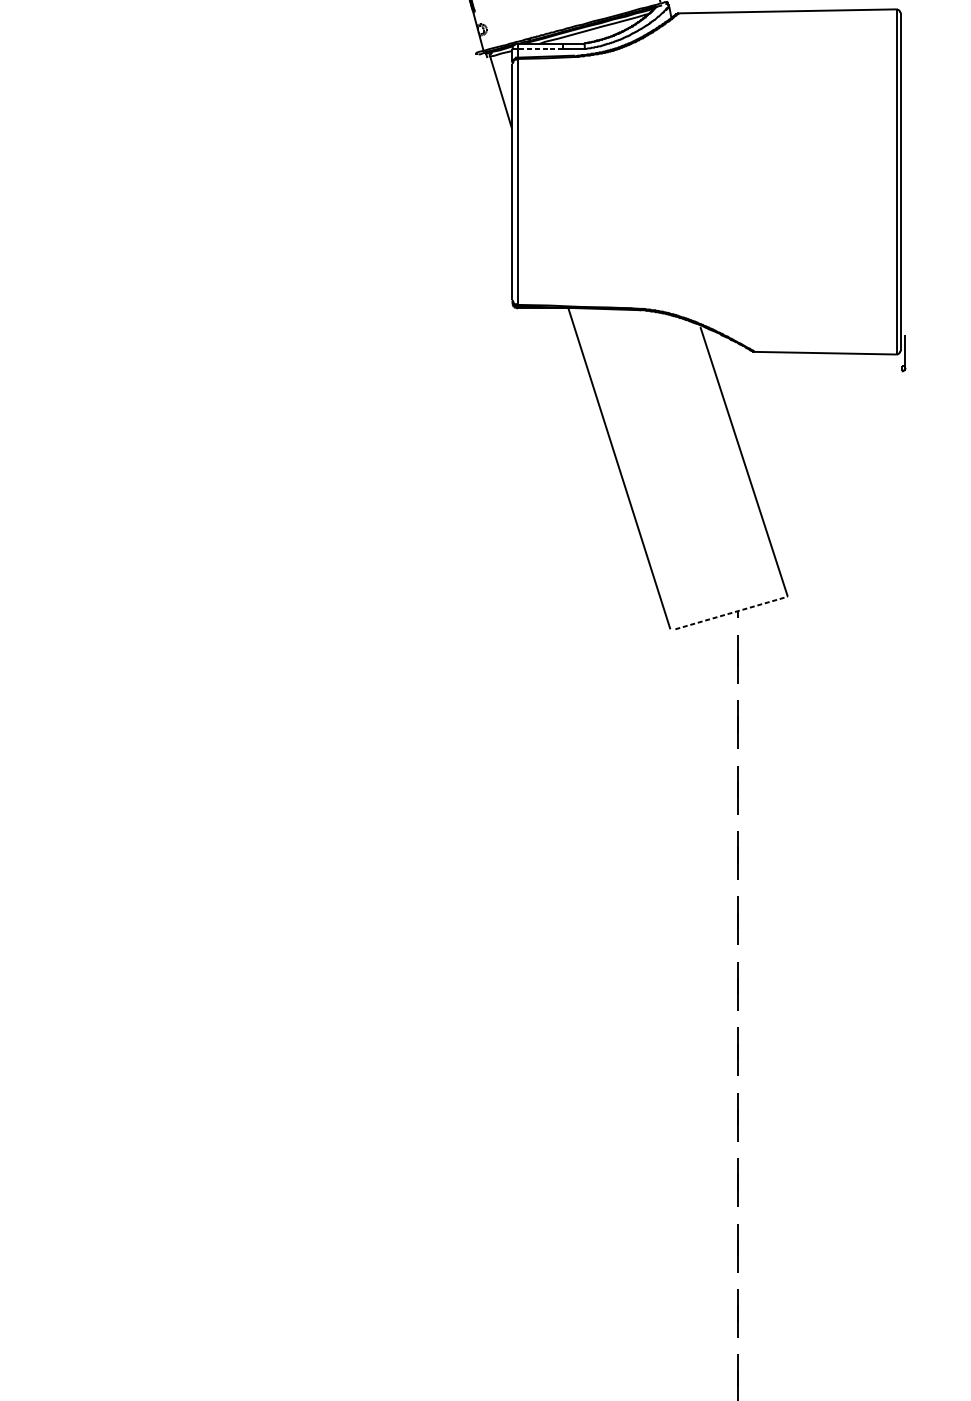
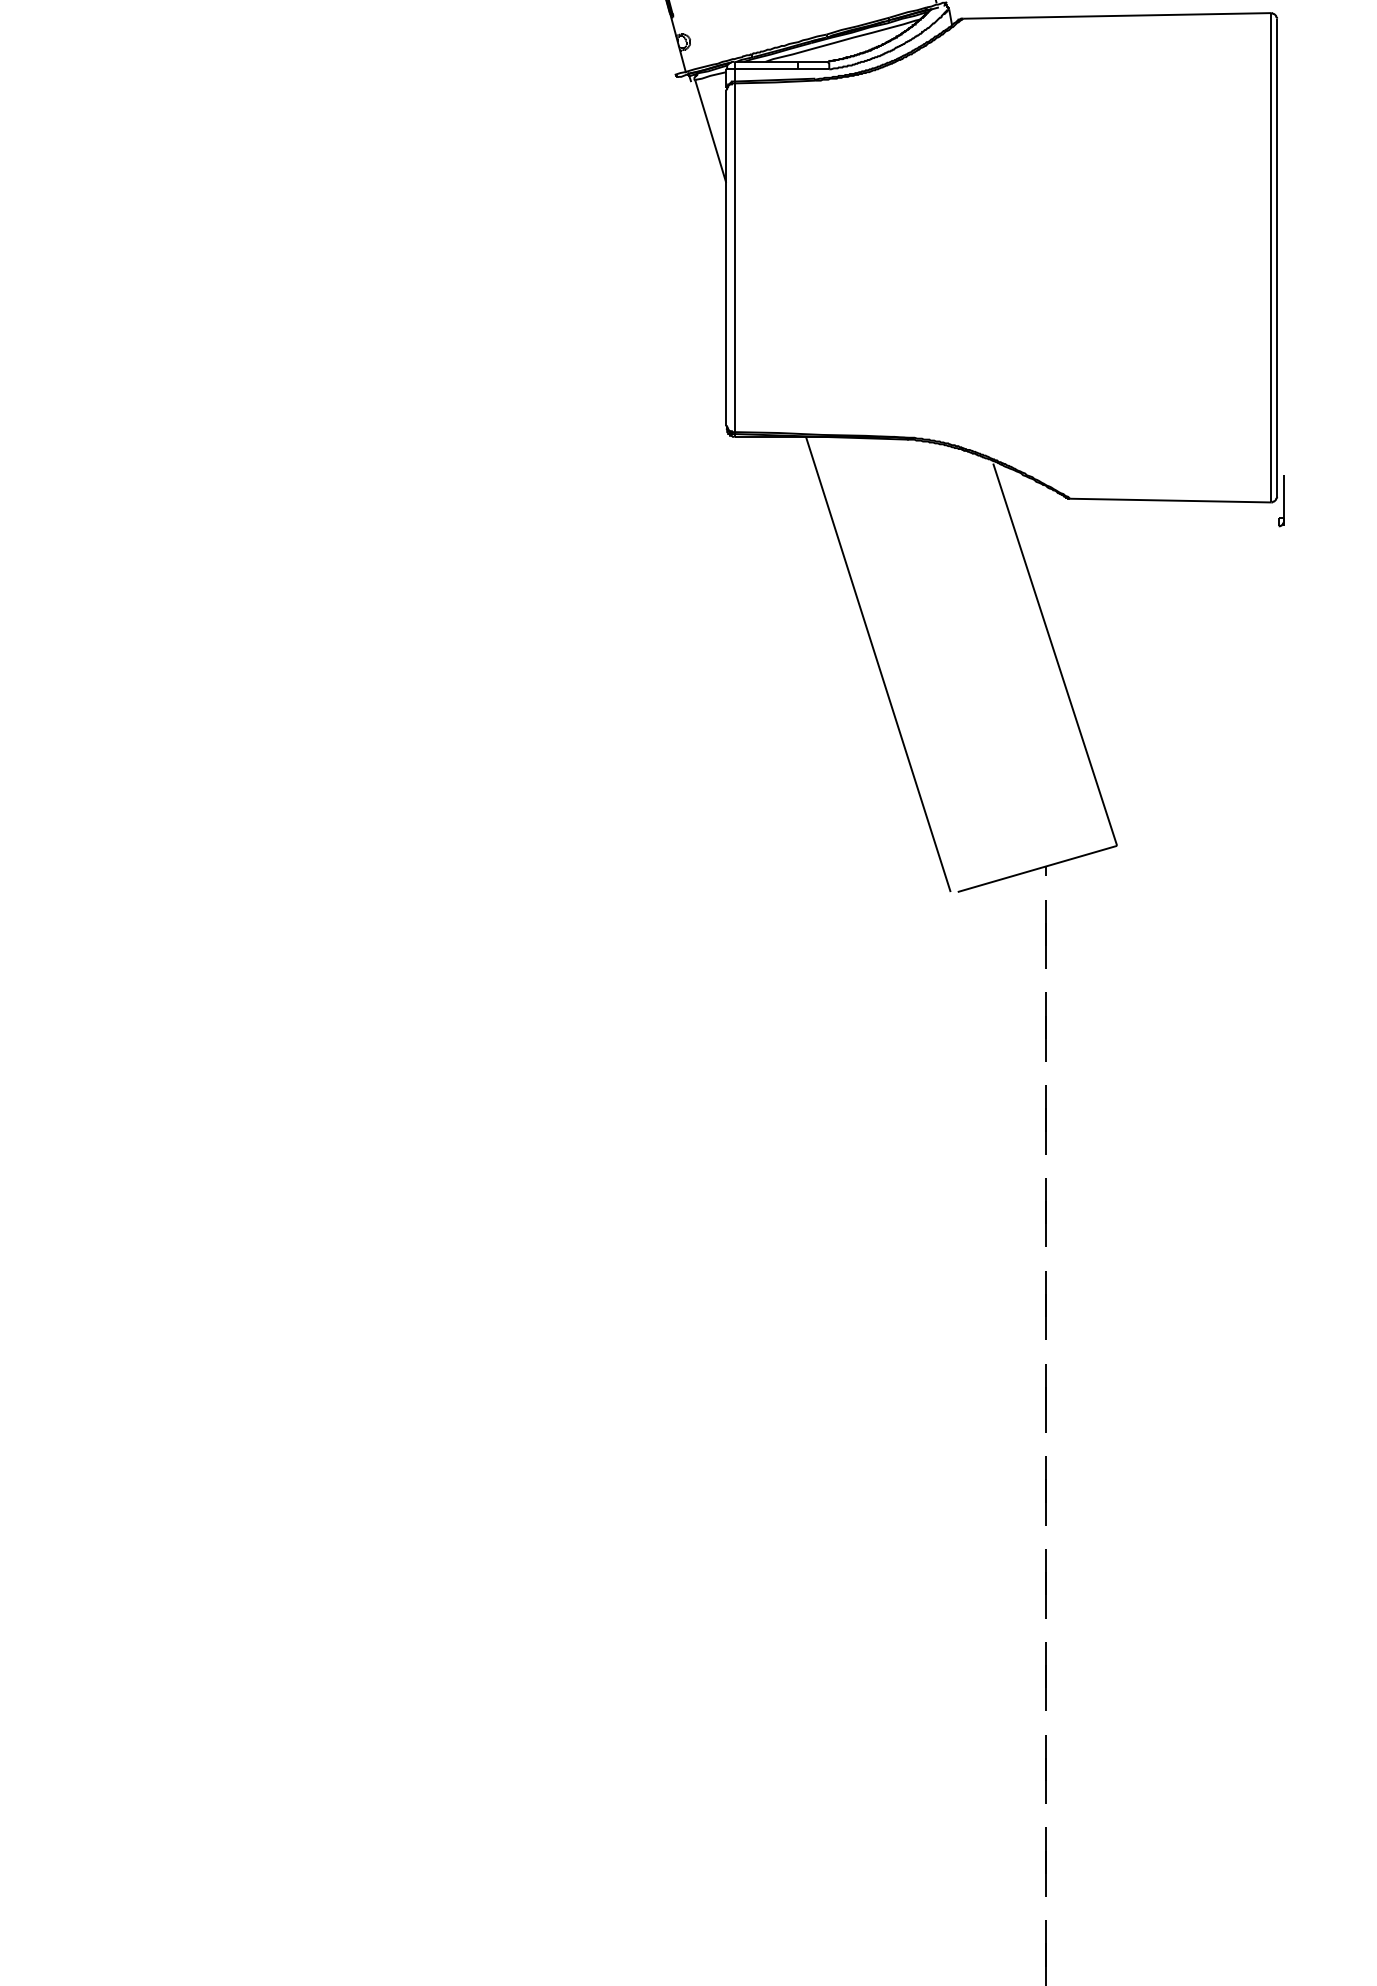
line: (540, 49) -> (766, 69), dashed -> solid
line: (731, 612) -> (1037, 868), dashed -> solid

